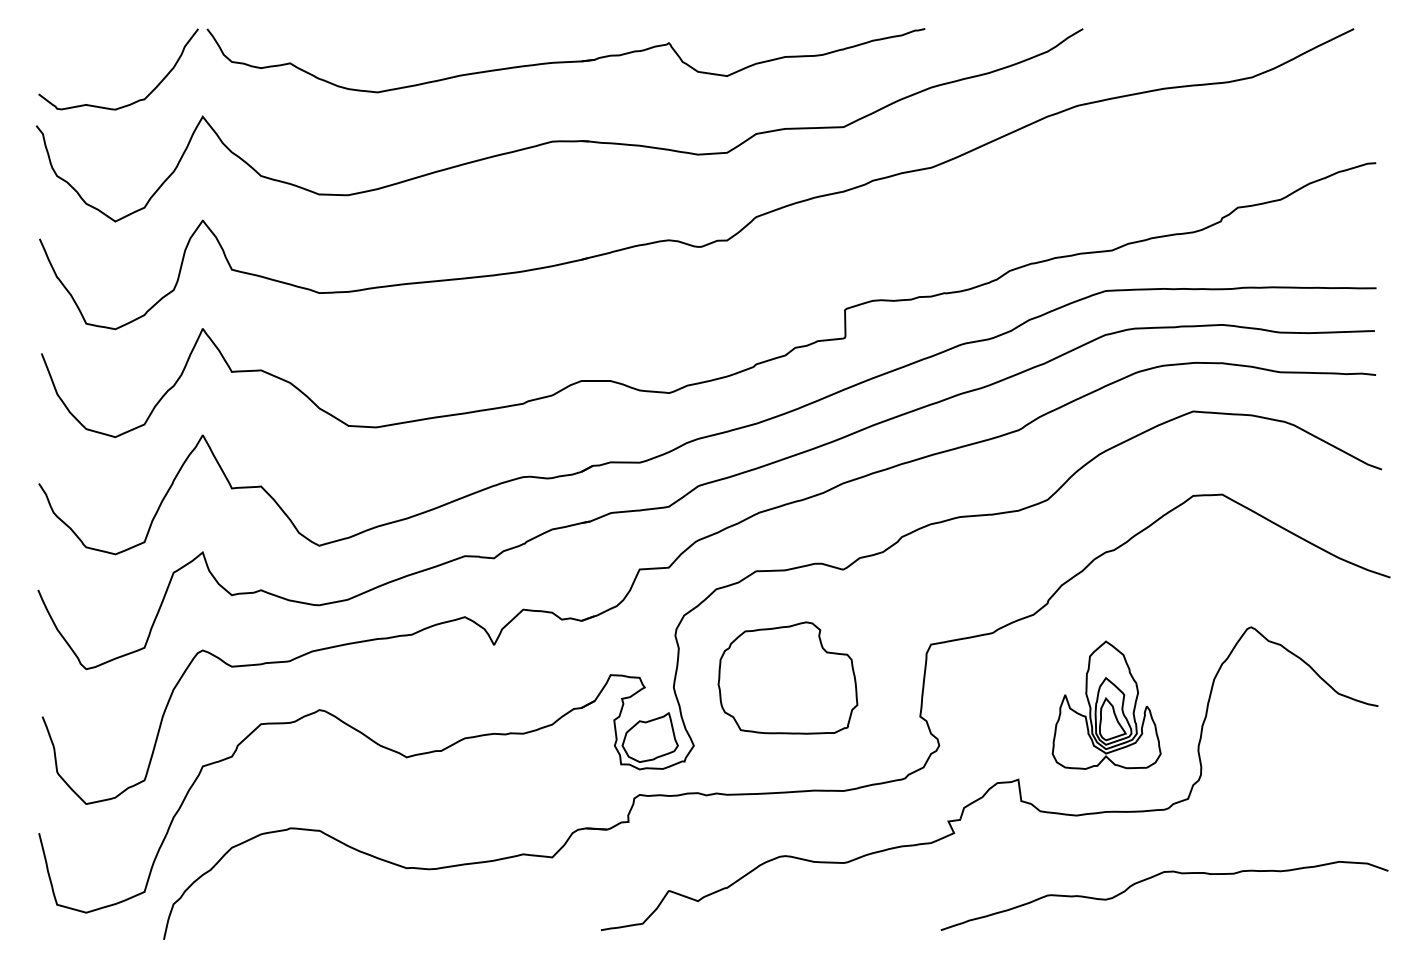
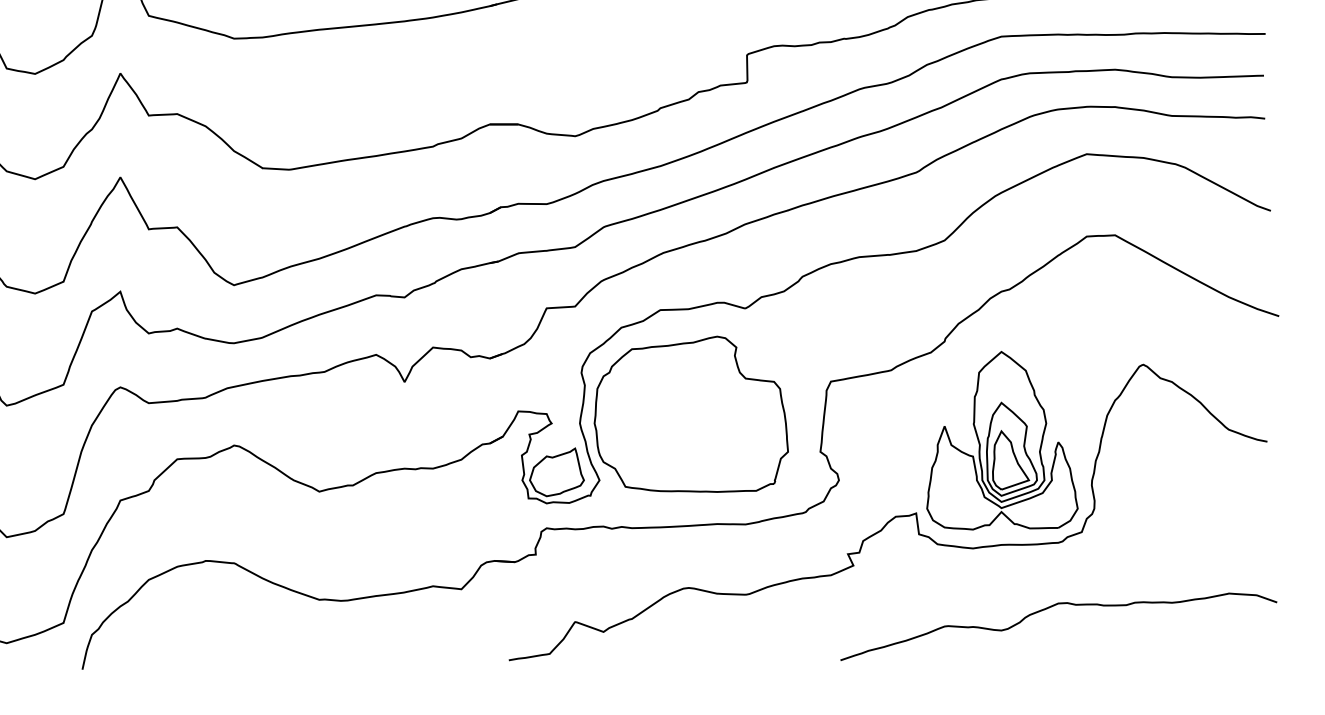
part: (787, 677) -> (690, 413), size x1.43
part: (1106, 705) -> (1002, 441), size x1.43

